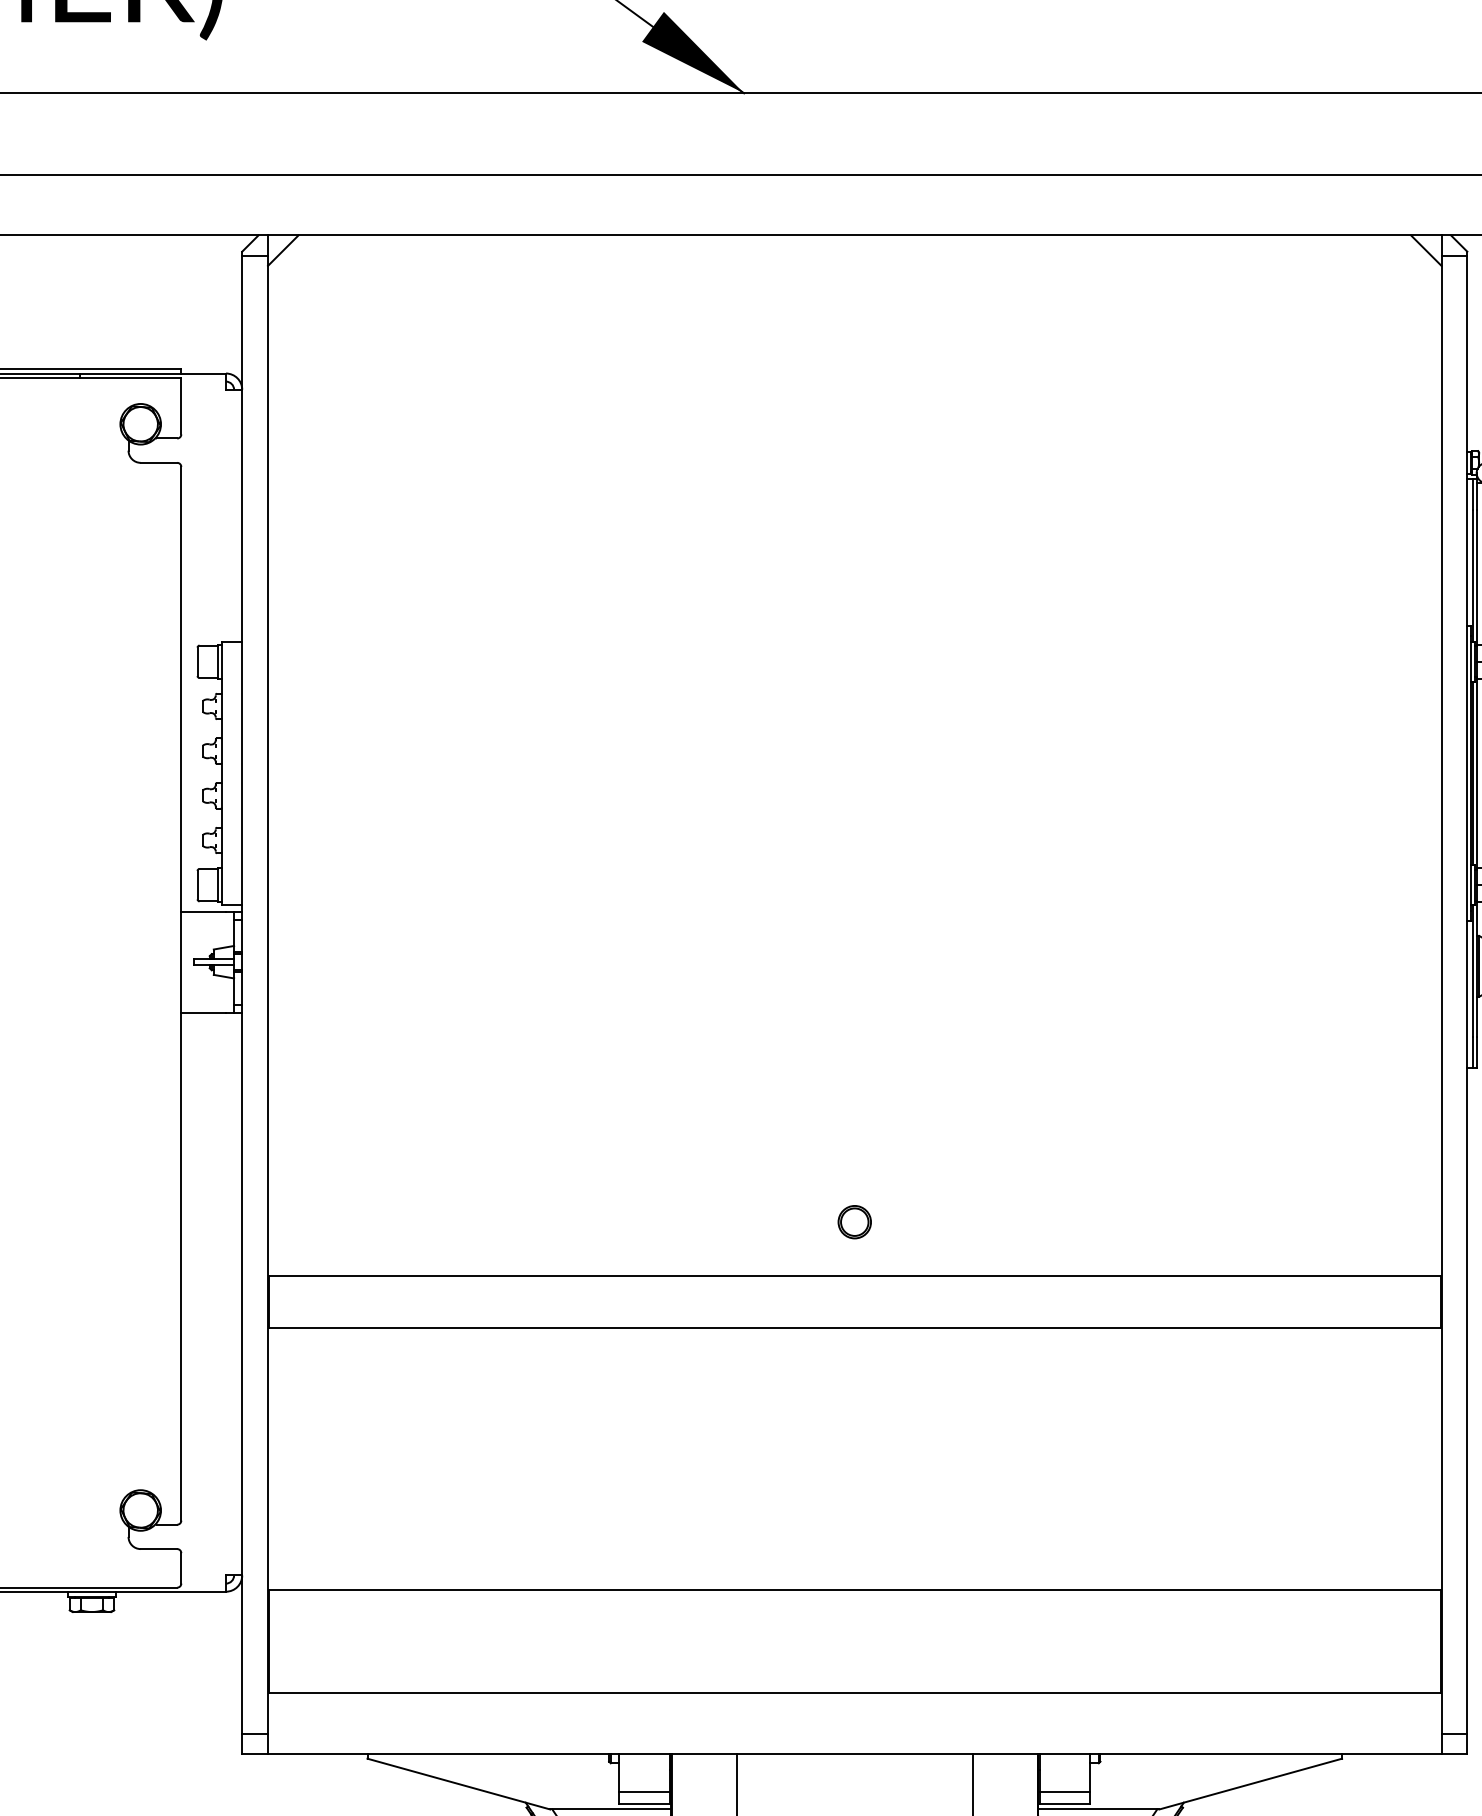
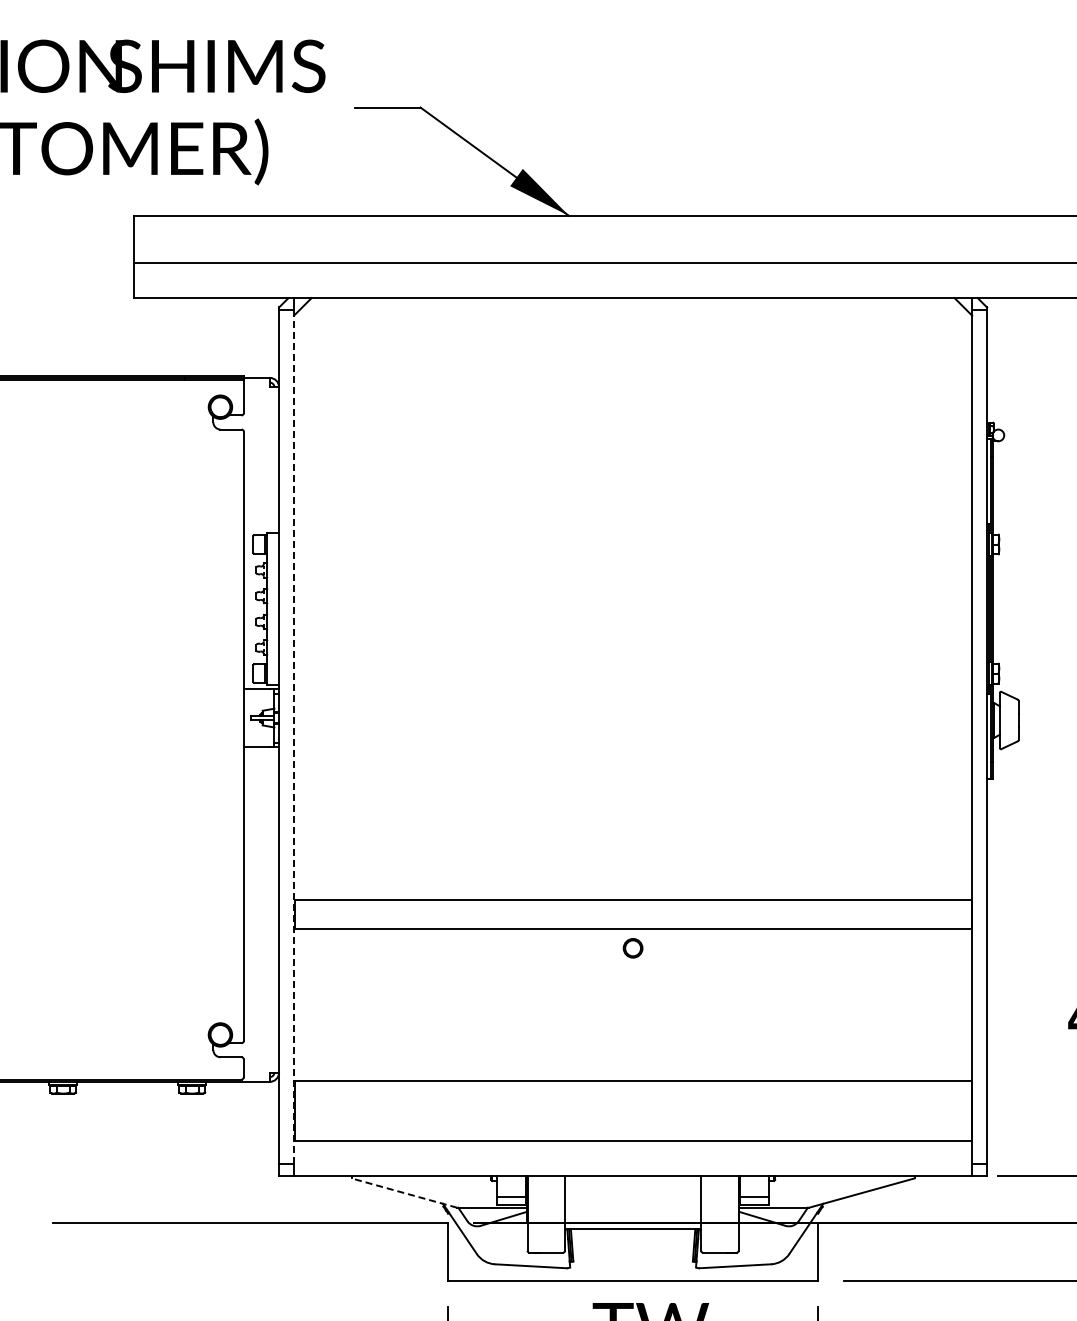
line: (268, 994) -> (294, 736), solid -> dashed
part: (853, 1222) -> (632, 948), moved
line: (459, 1784) -> (404, 1193), solid -> dashed

